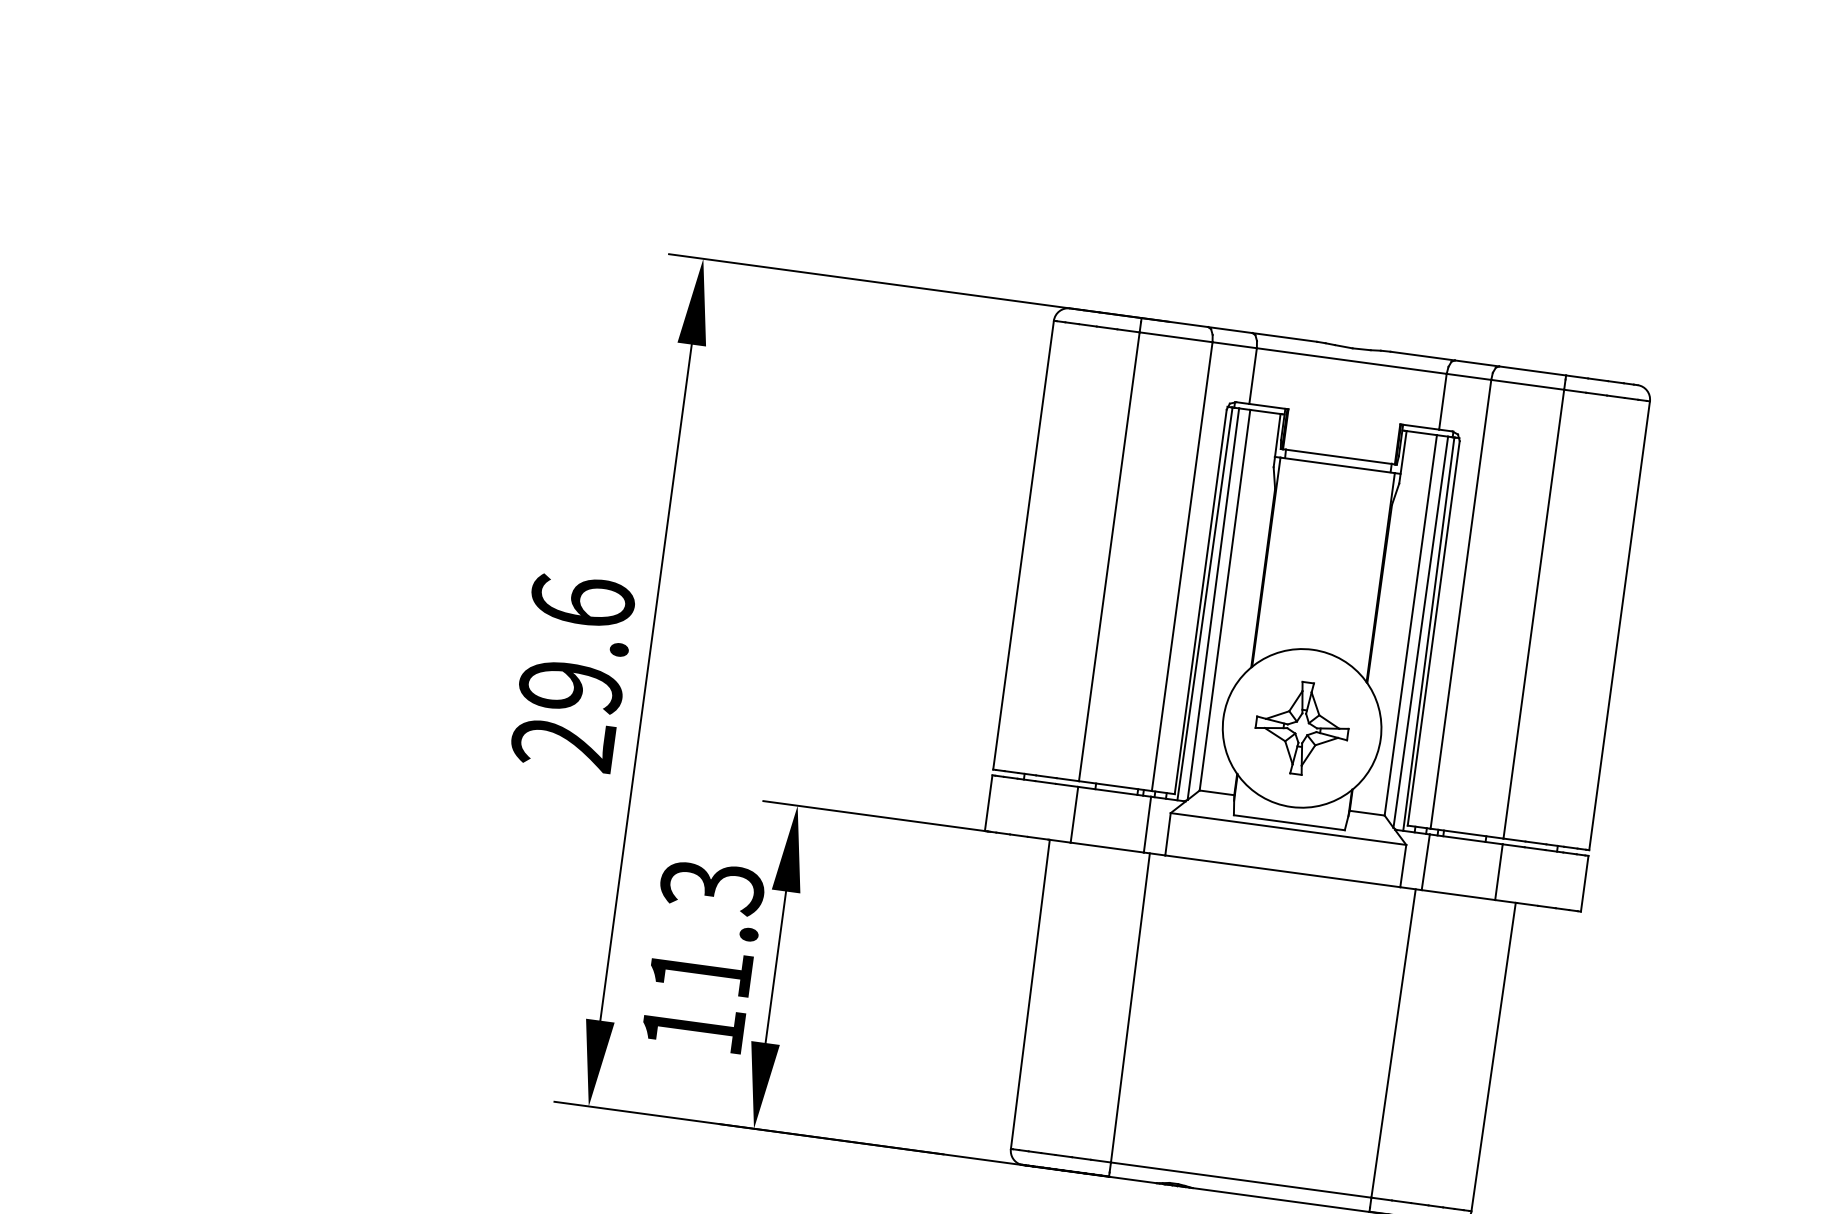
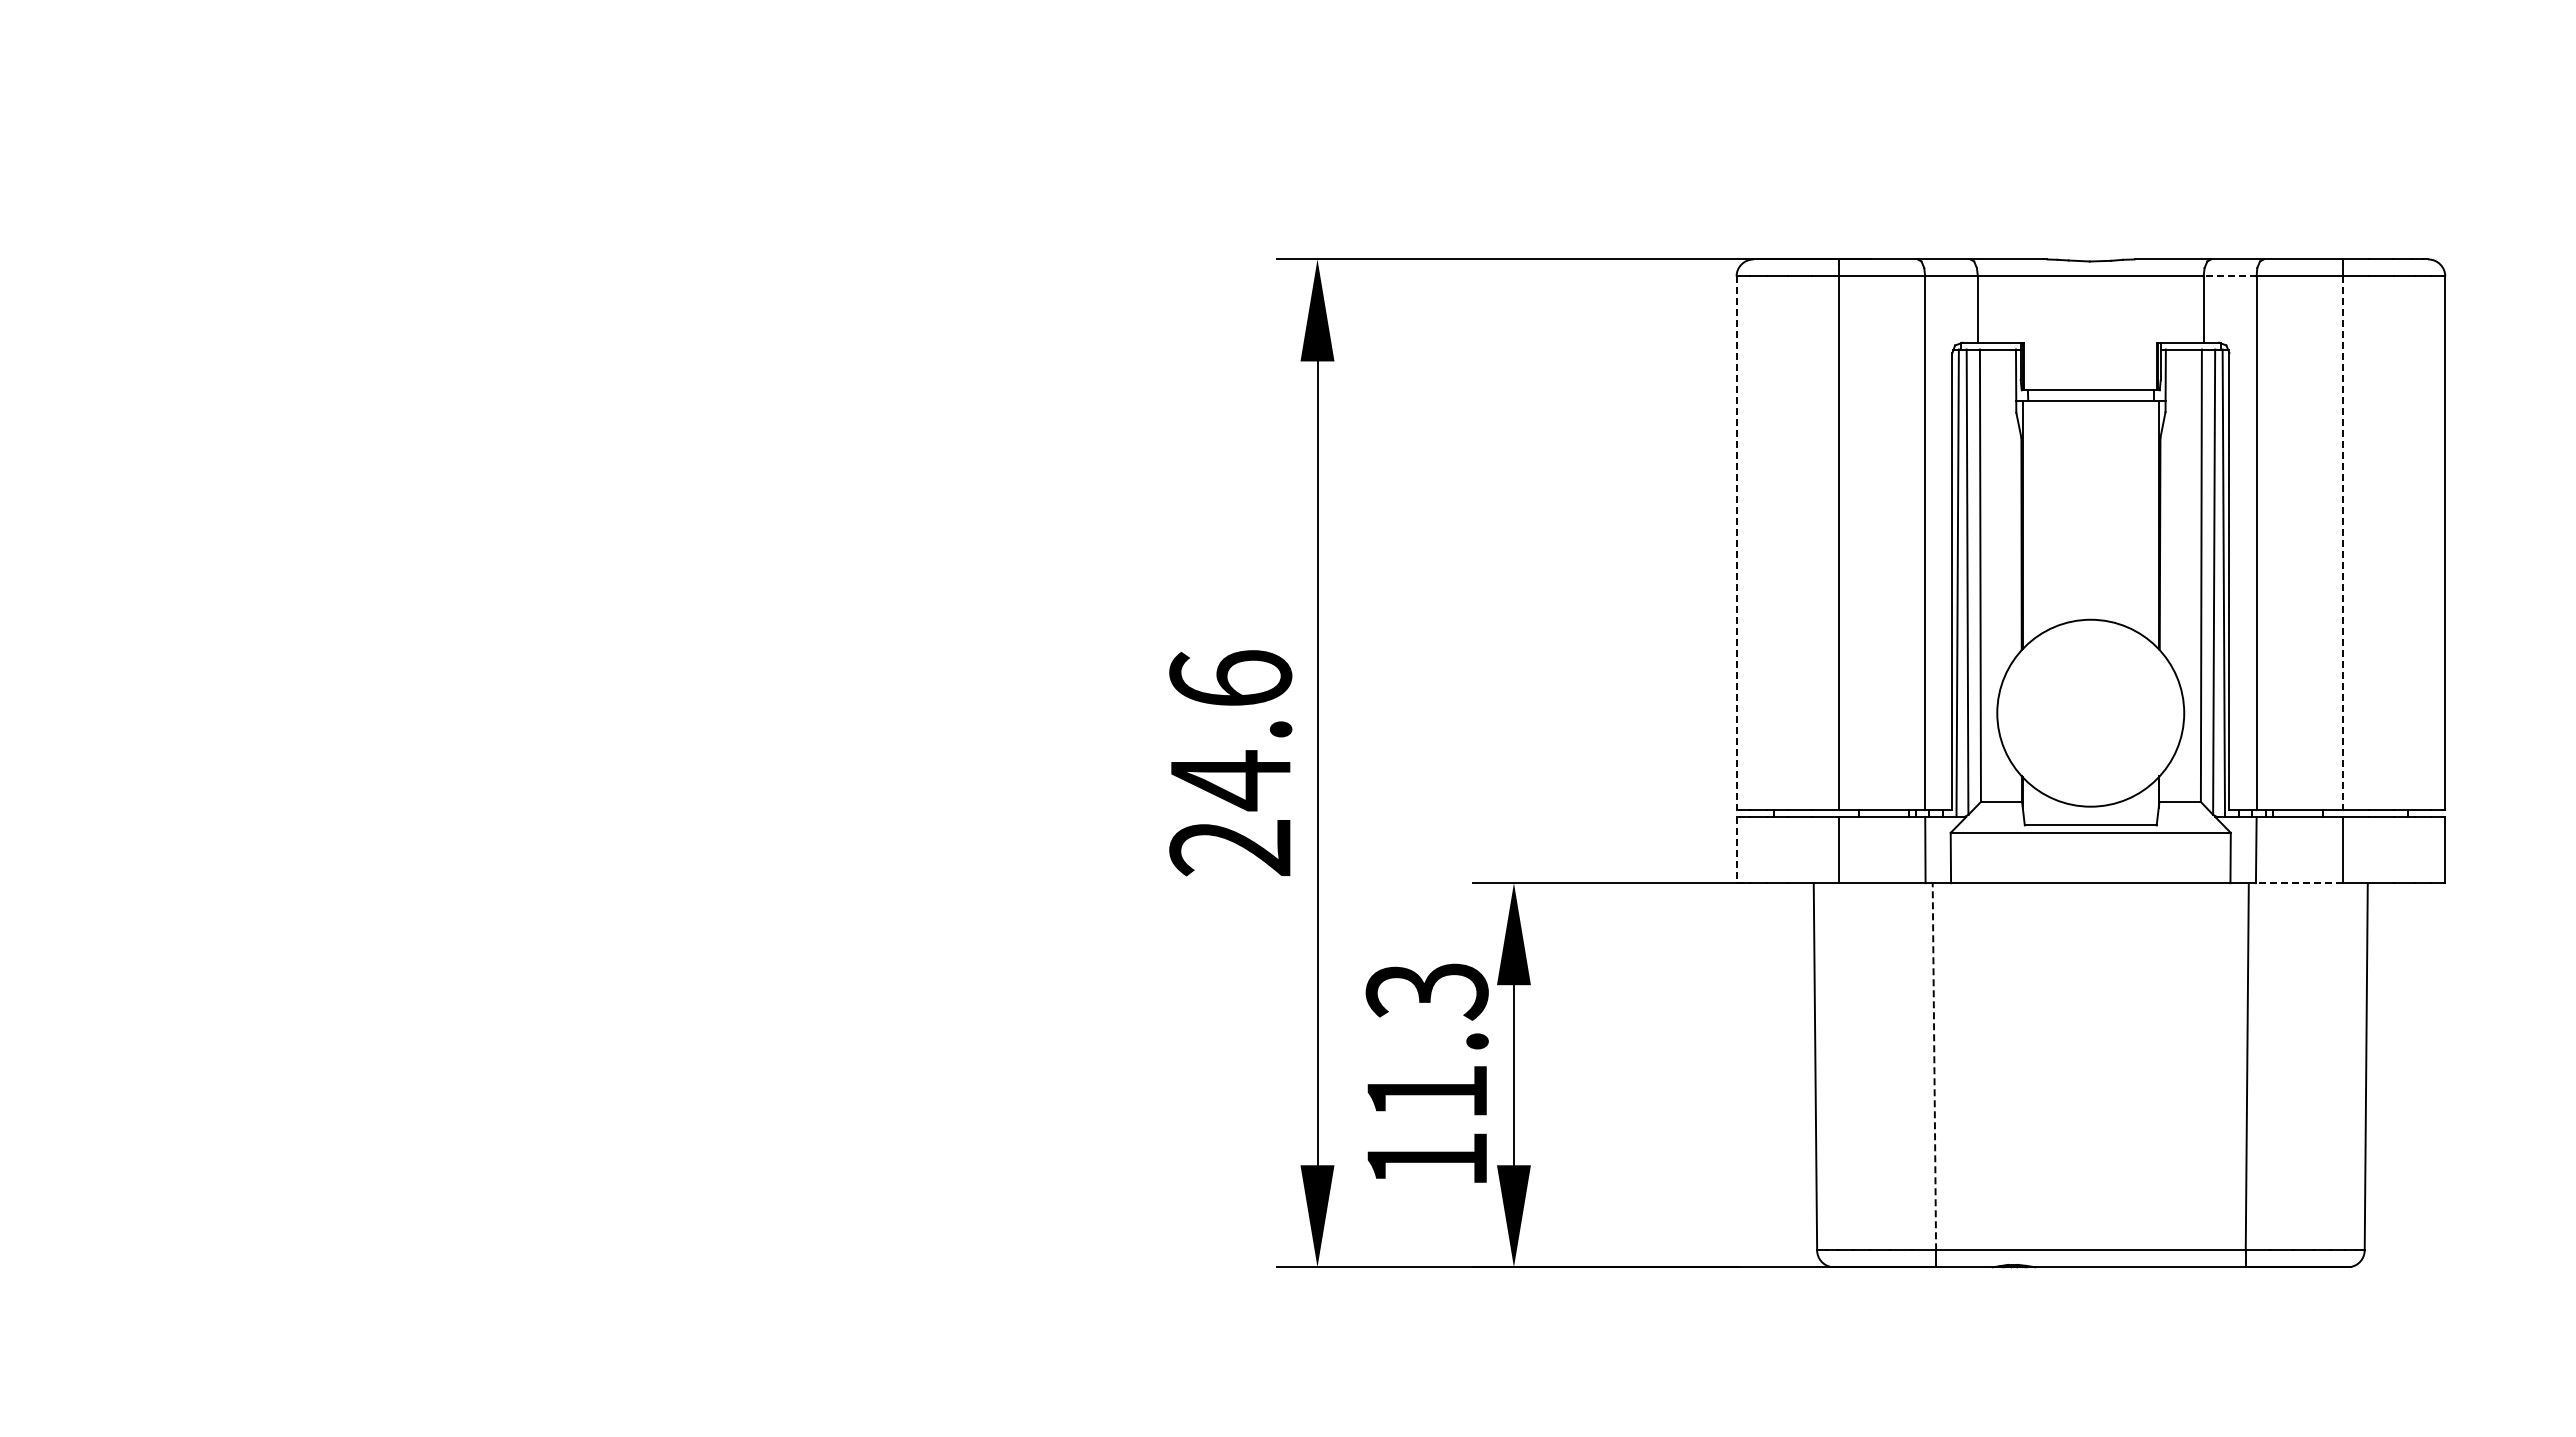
line: (1469, 376) -> (2230, 276), solid -> dashed
line: (1023, 545) -> (1736, 543), solid -> dashed
line: (1533, 614) -> (2343, 543), solid -> dashed
text: (570, 687) -> (1230, 780), 29.6 -> 24.6
part: (1301, 727) -> (2090, 712), removed
line: (988, 803) -> (1736, 850), solid -> dashed
line: (1458, 895) -> (2299, 883), solid -> dashed
line: (1130, 1007) -> (1934, 1066), solid -> dashed

